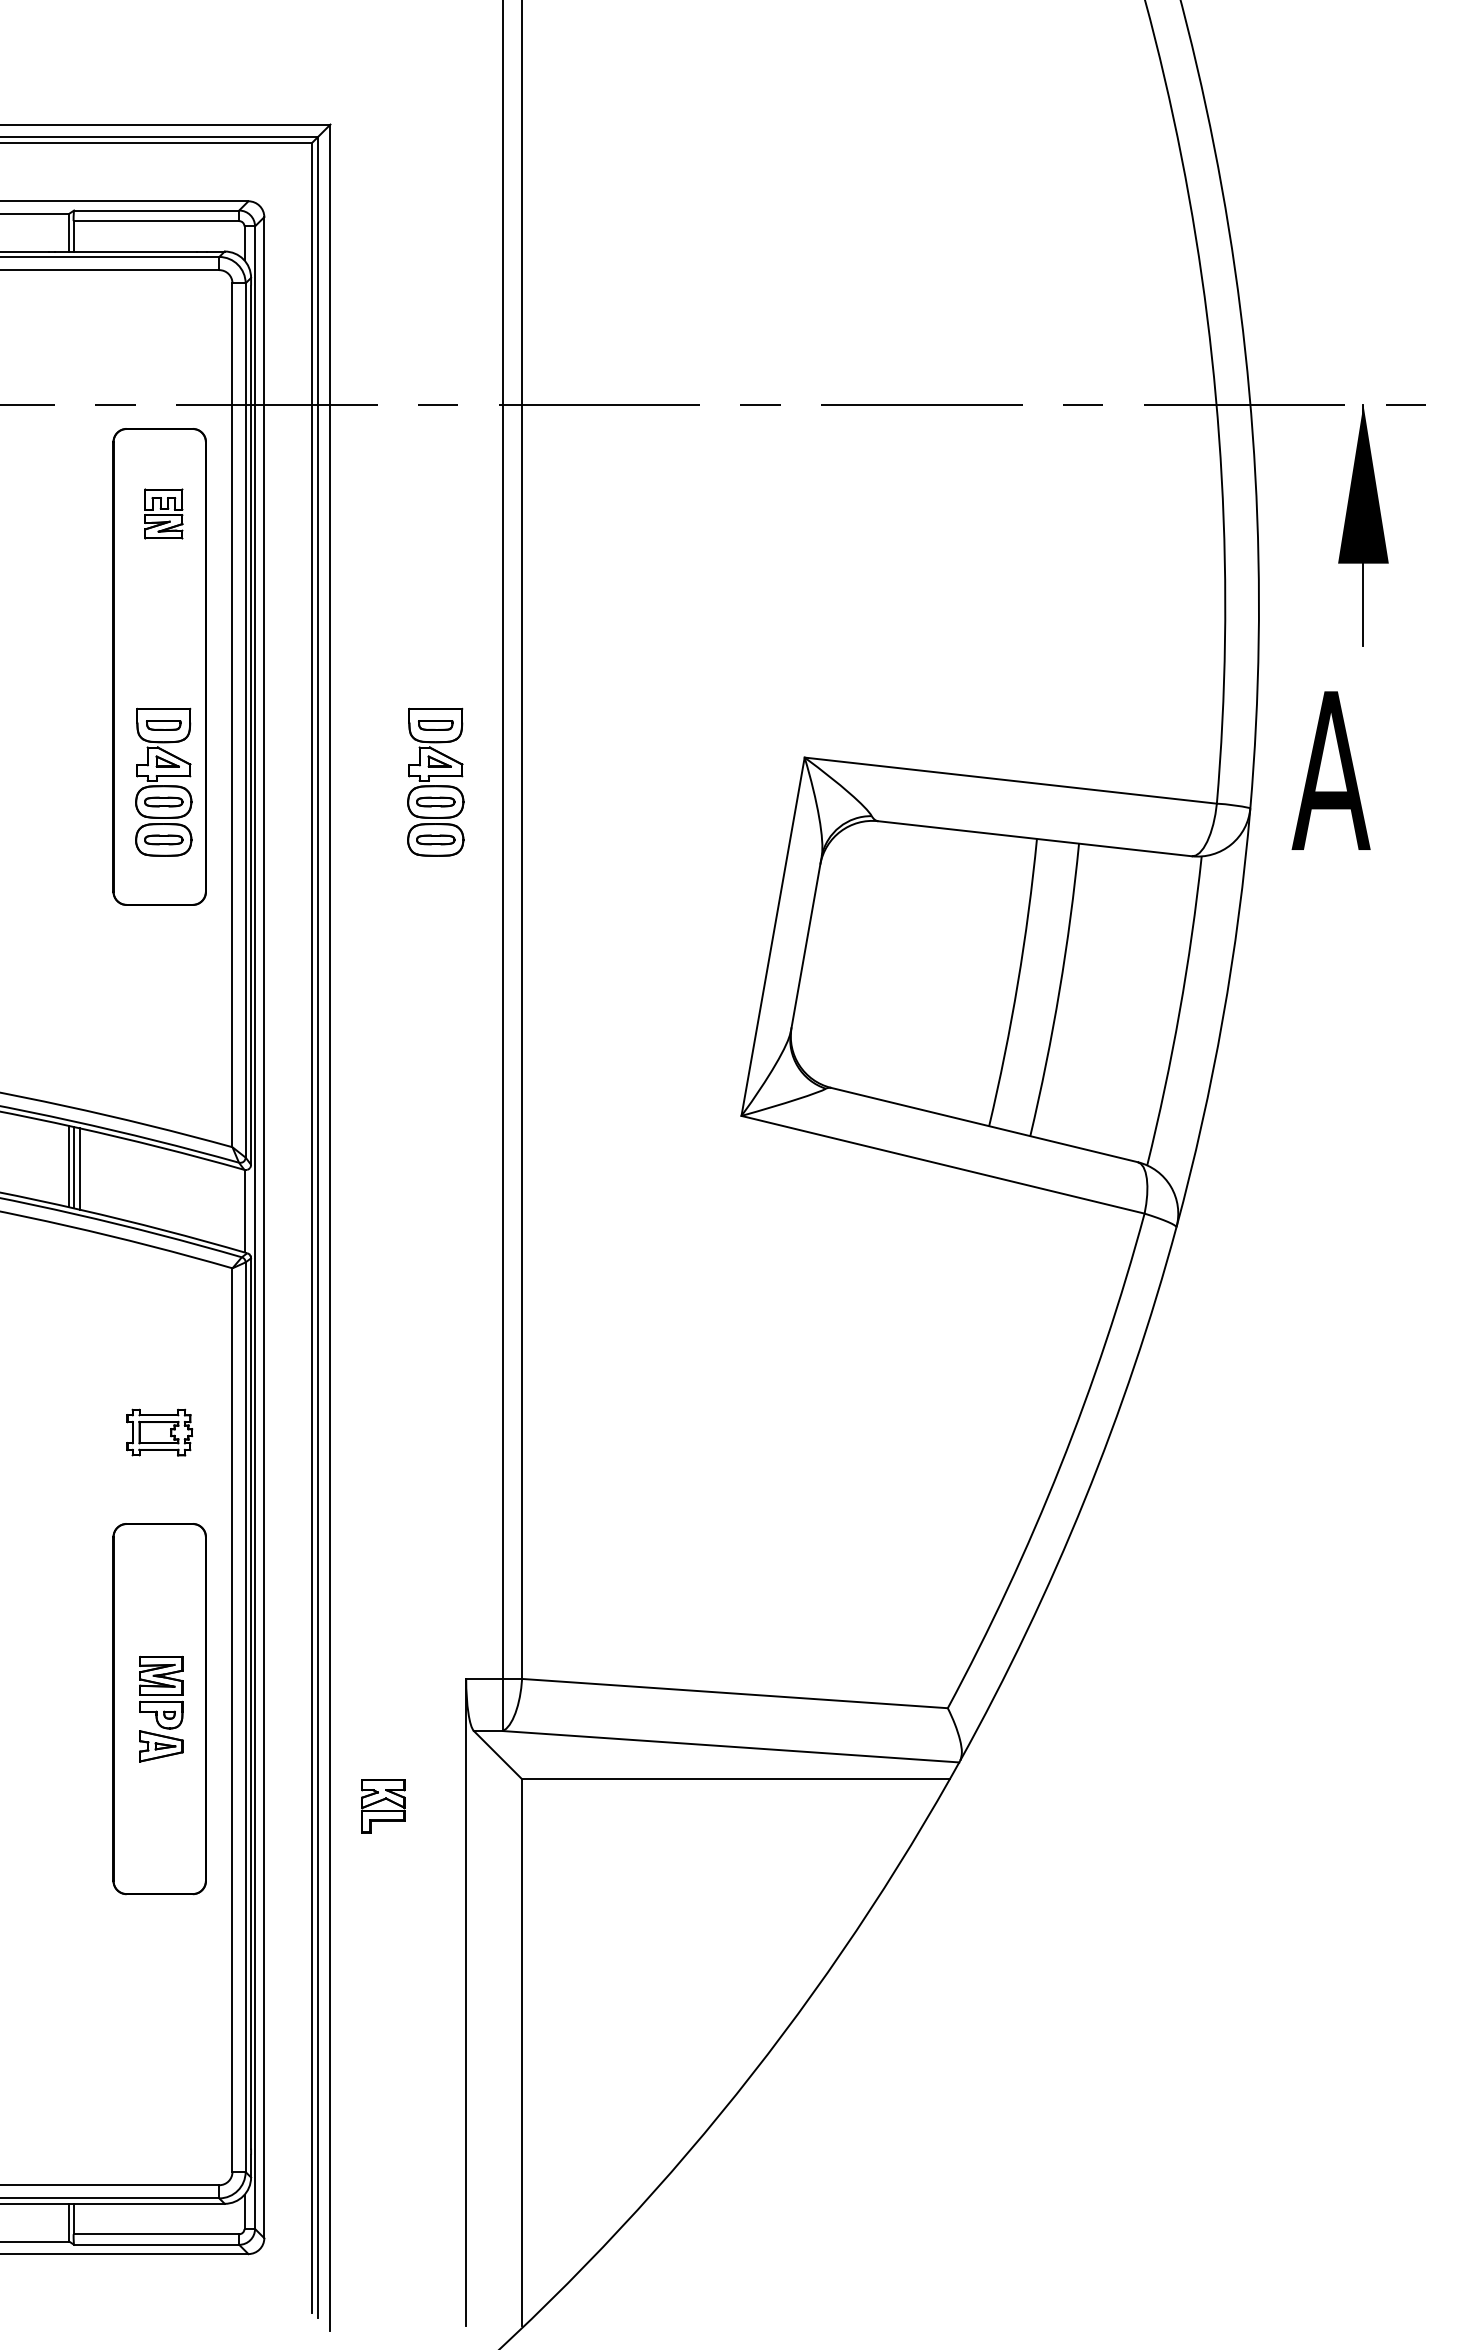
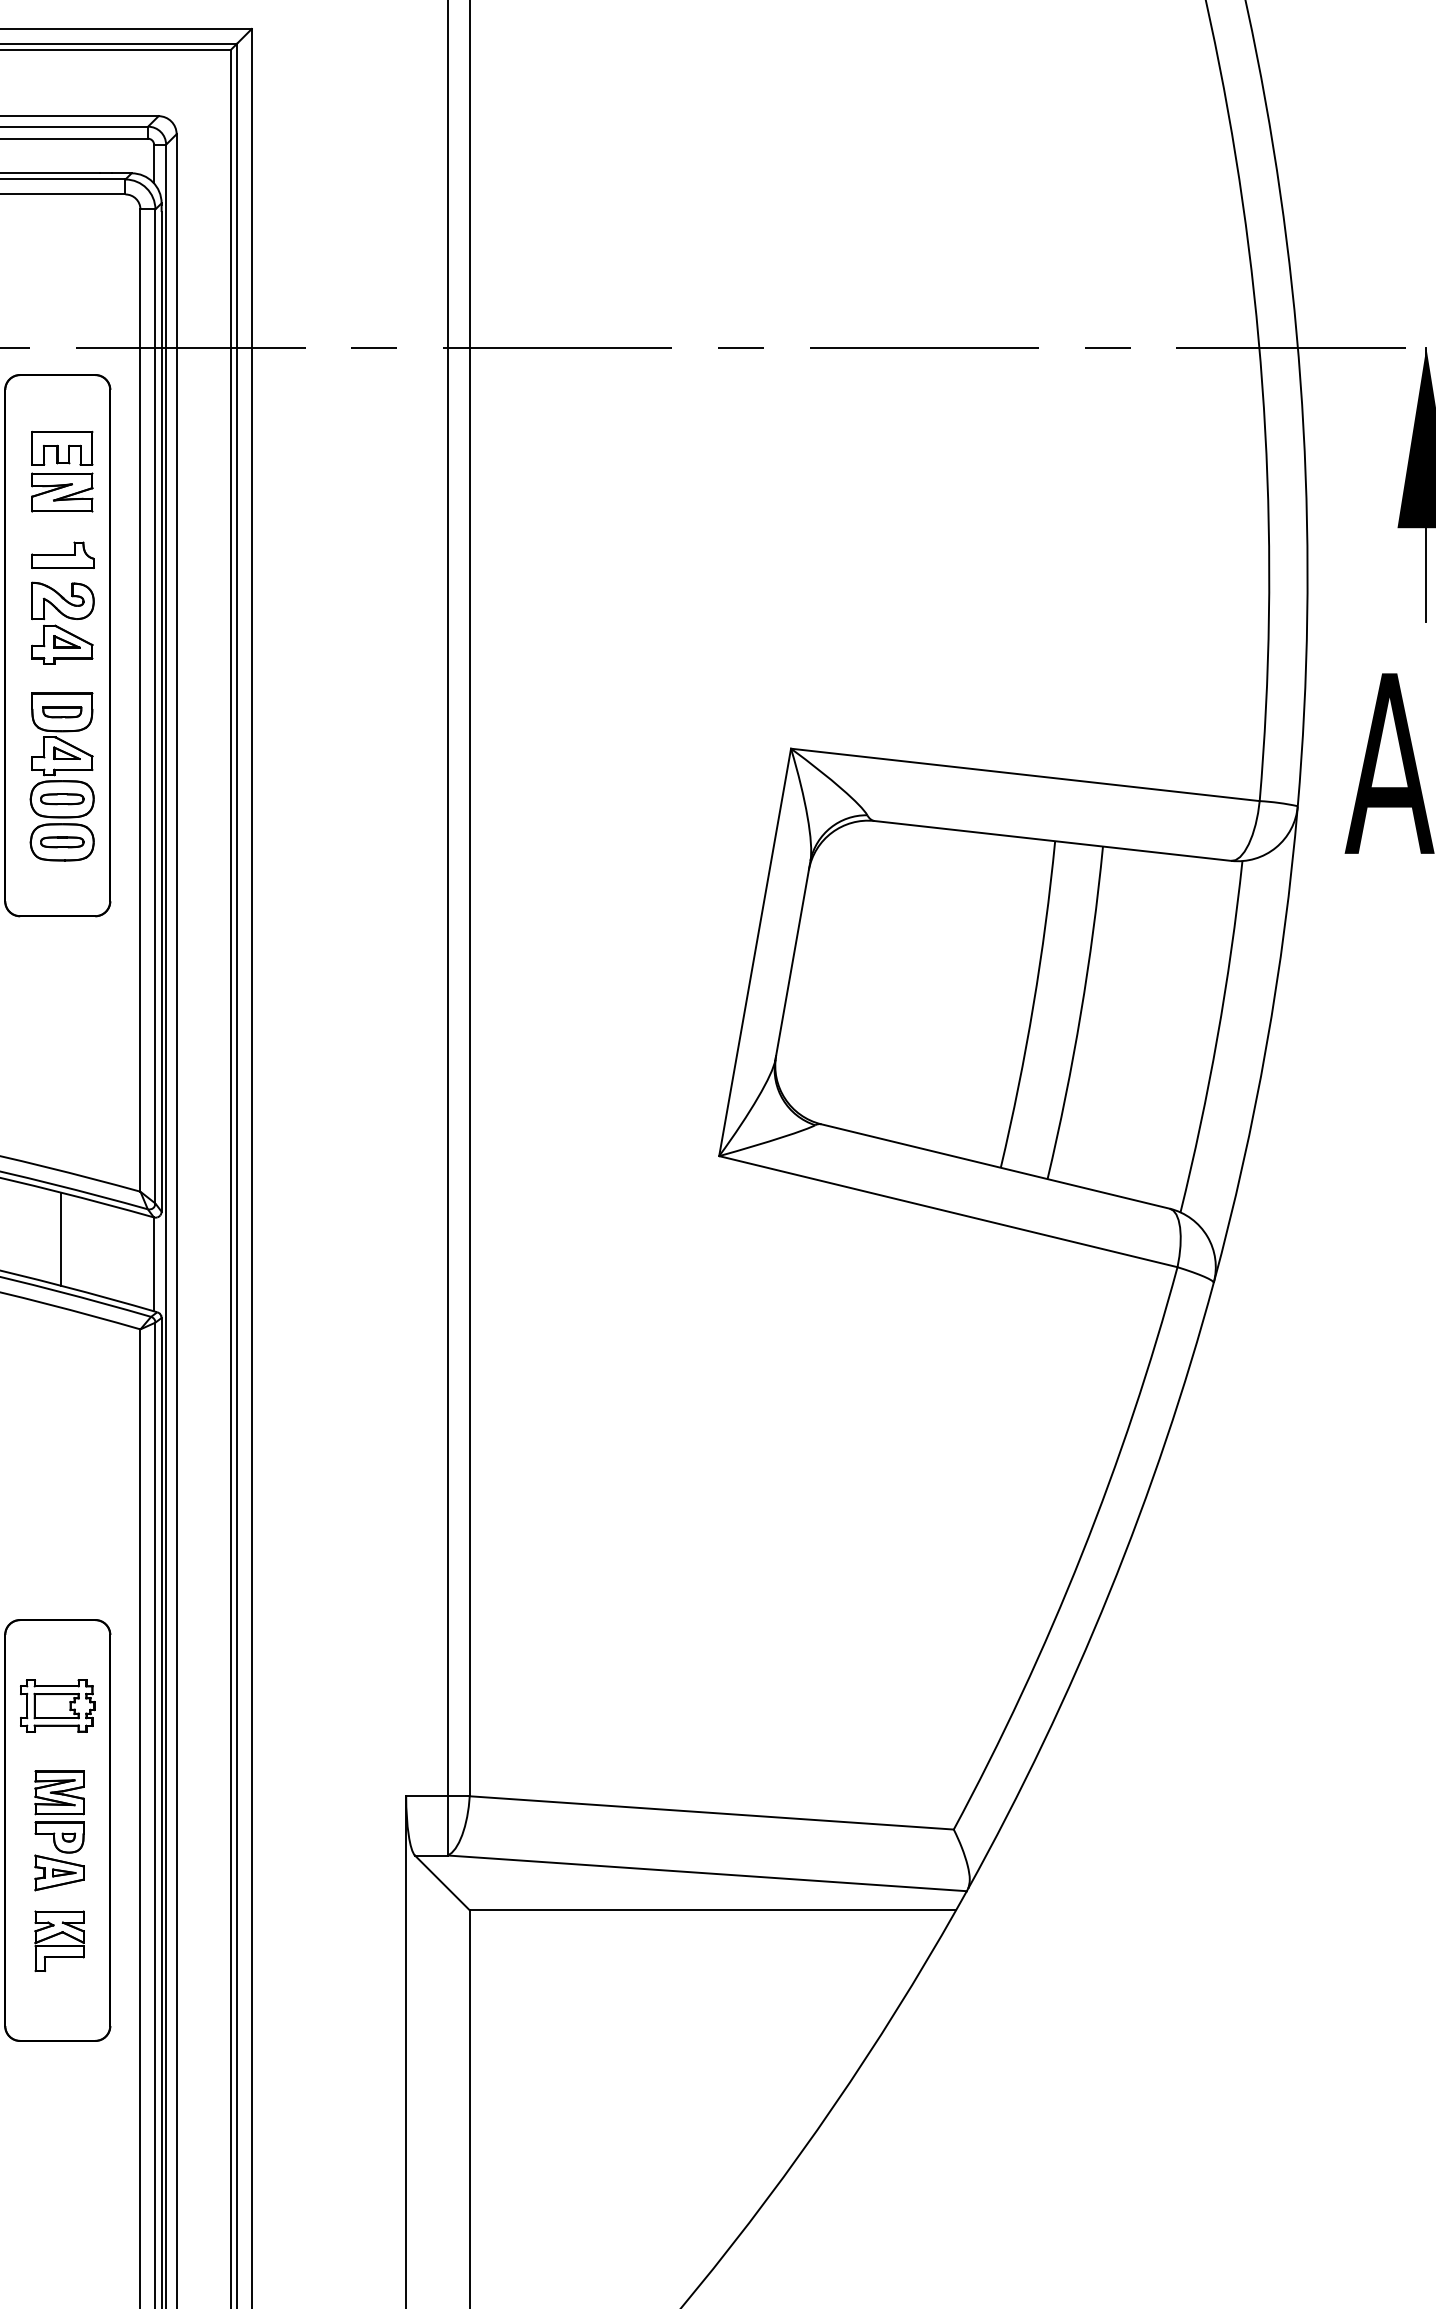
part: (163, 513) -> (62, 471), size x1.43
part: (164, 587) -> (63, 555), added
part: (164, 646) -> (63, 622), added
part: (435, 781) -> (371, 775), removed
line: (162, 1189) -> (60, 1239), added
part: (159, 1432) -> (57, 1705), moved
part: (383, 1806) -> (59, 1941), moved

